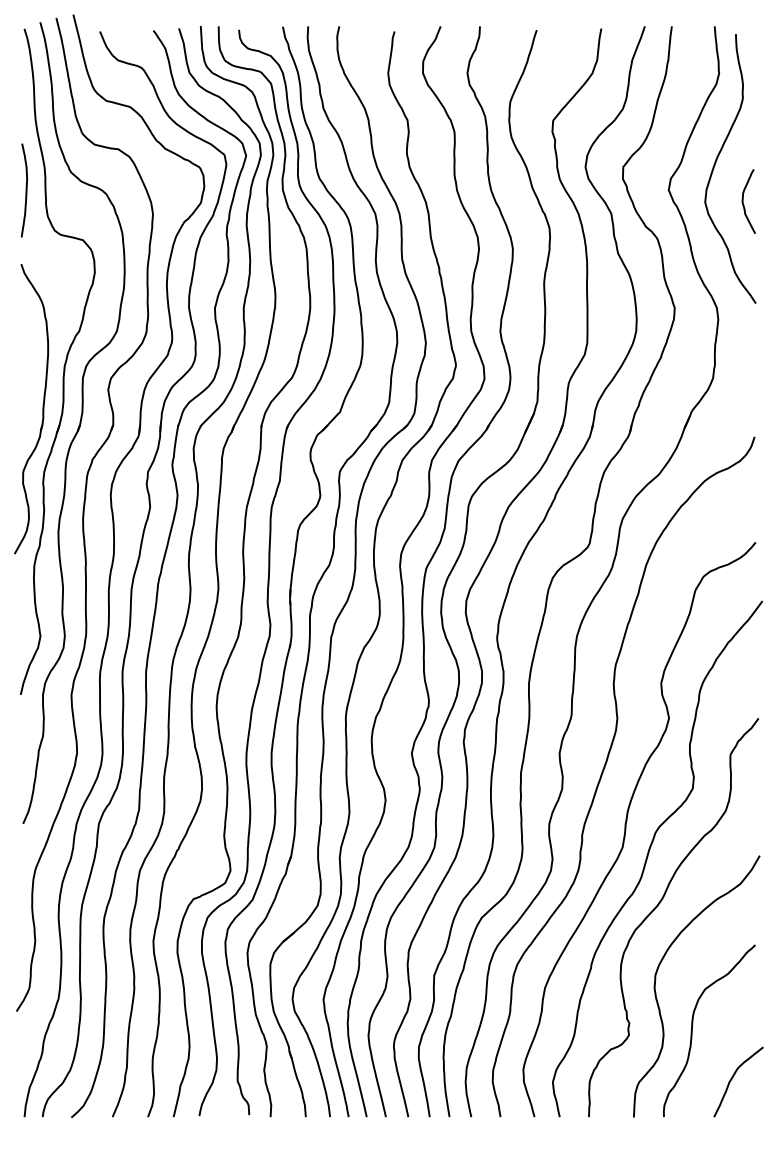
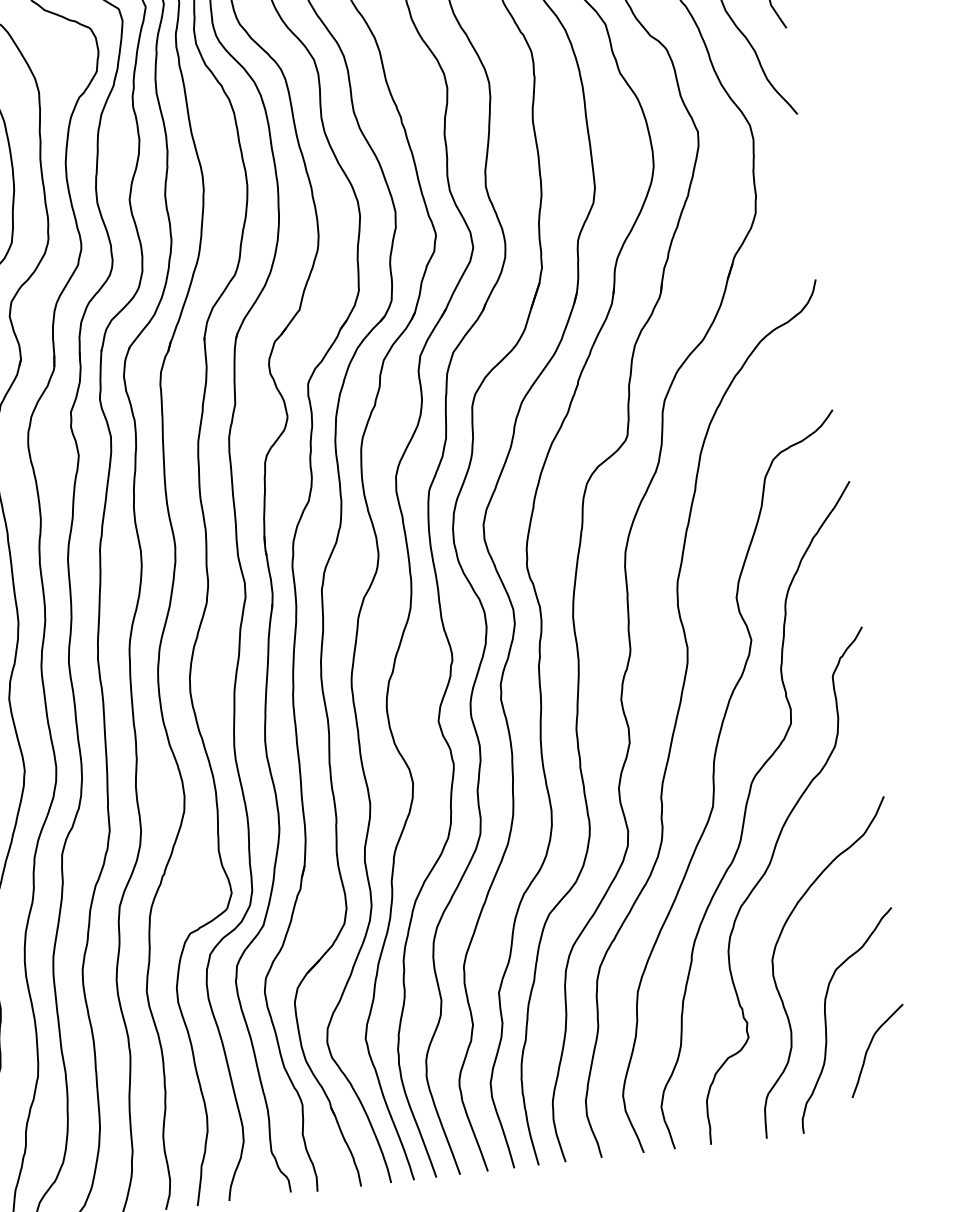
curve: (732, 1079) -> (869, 1048), moved

